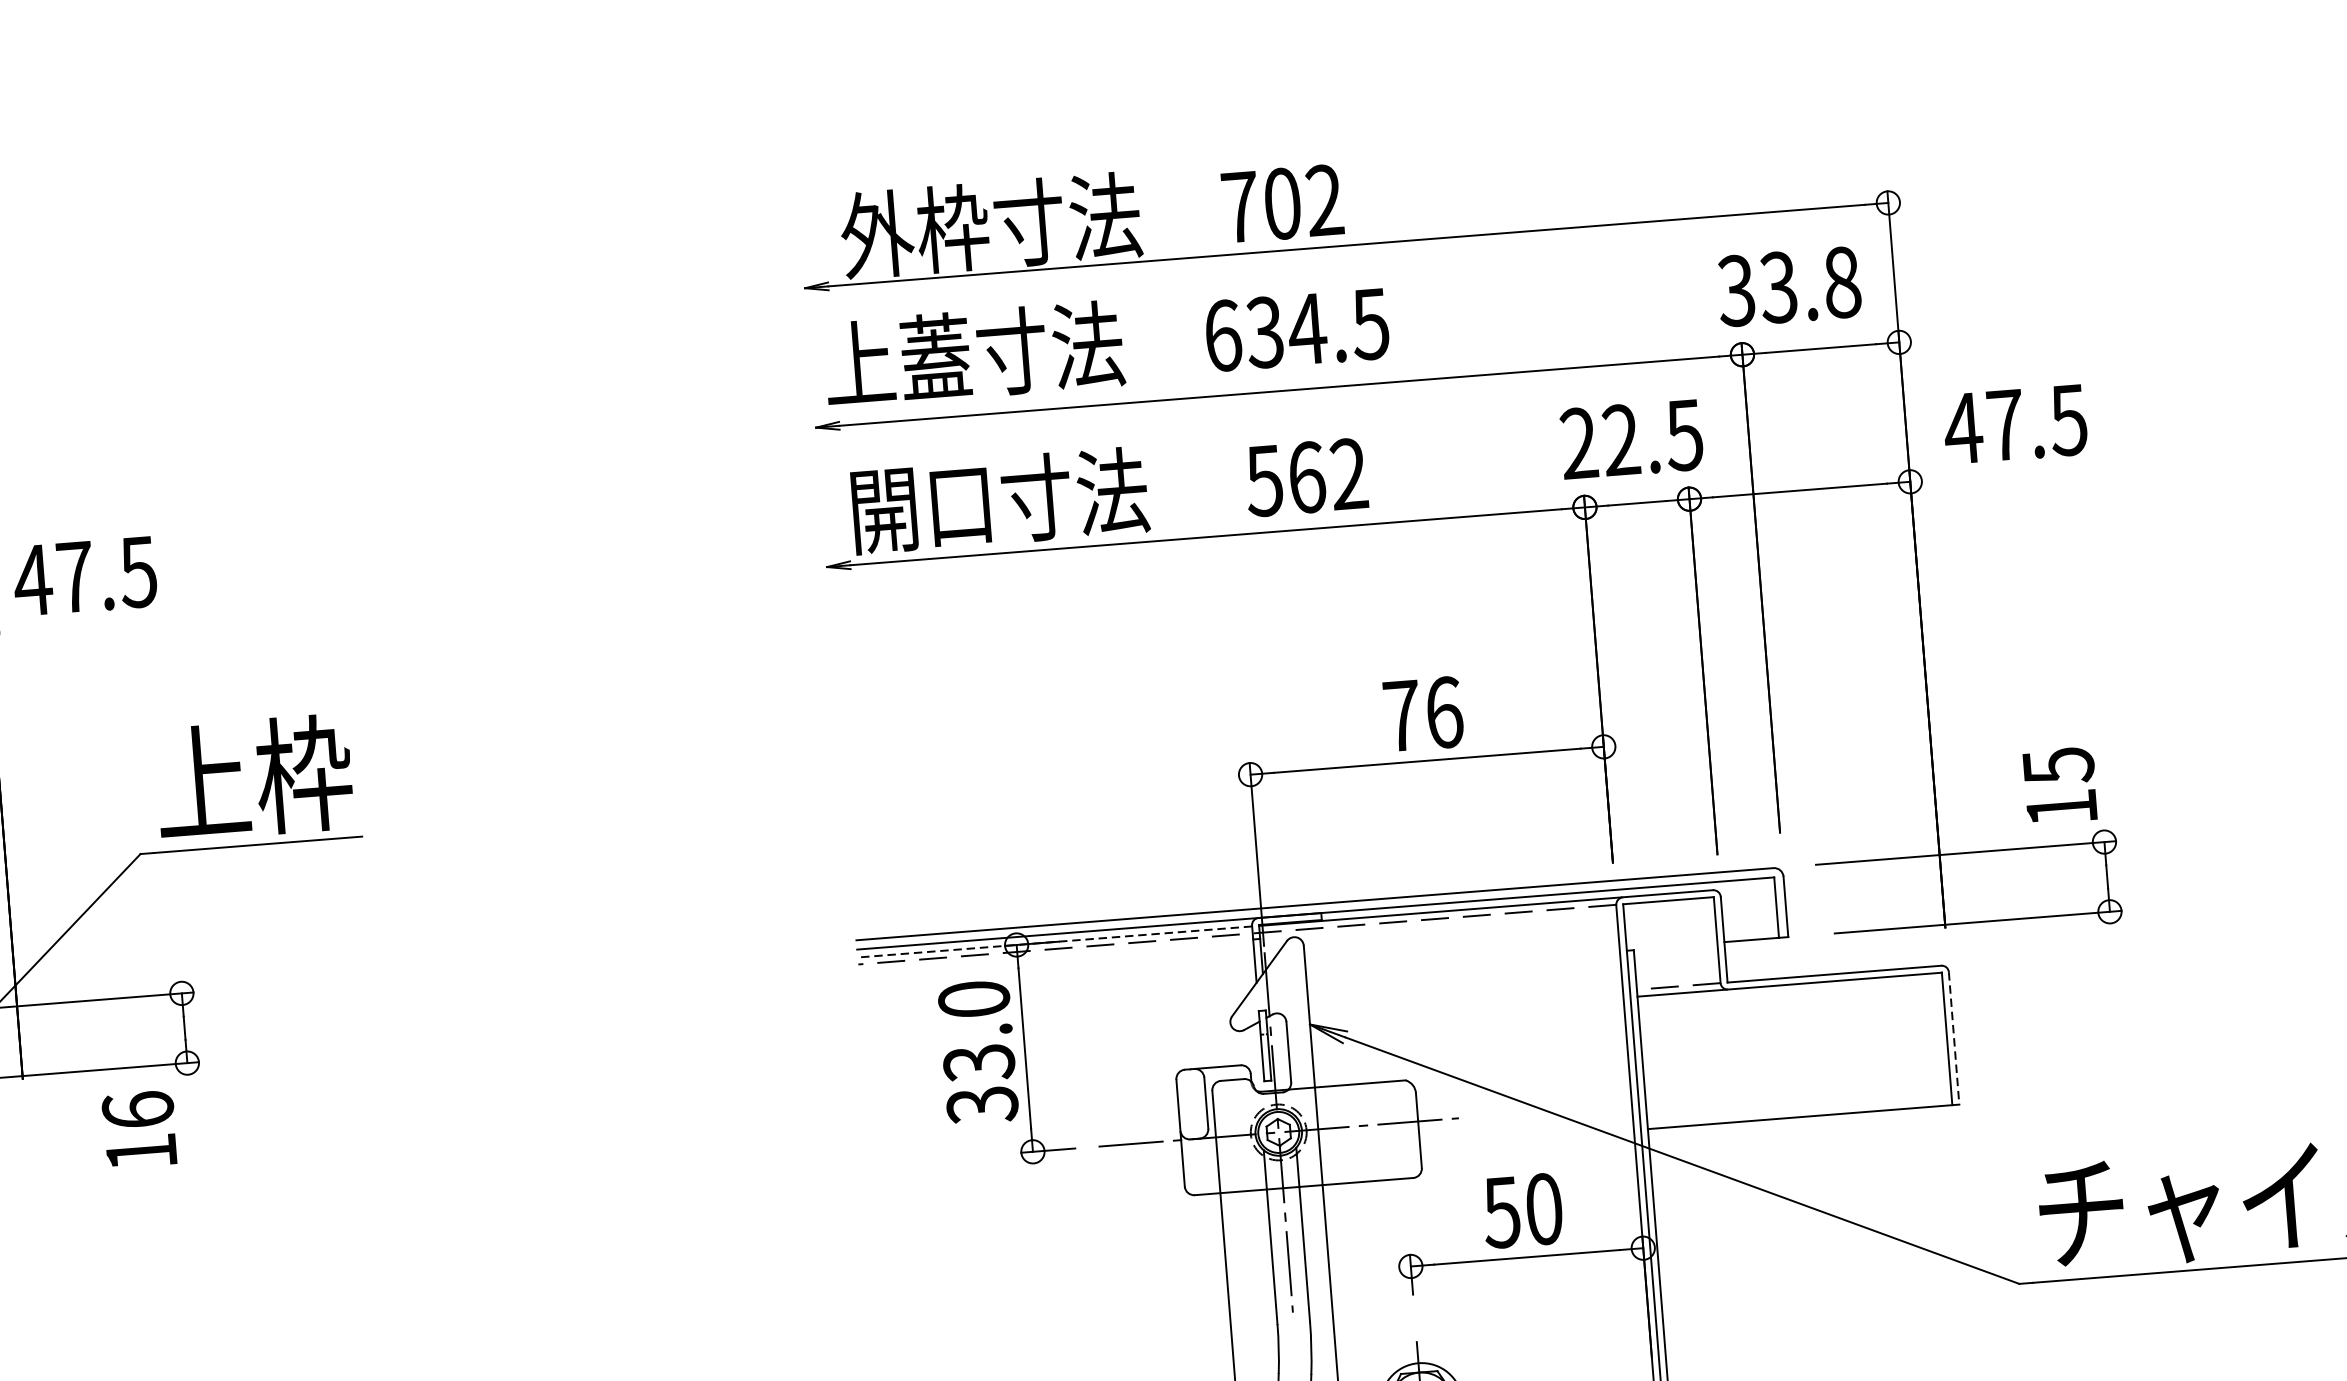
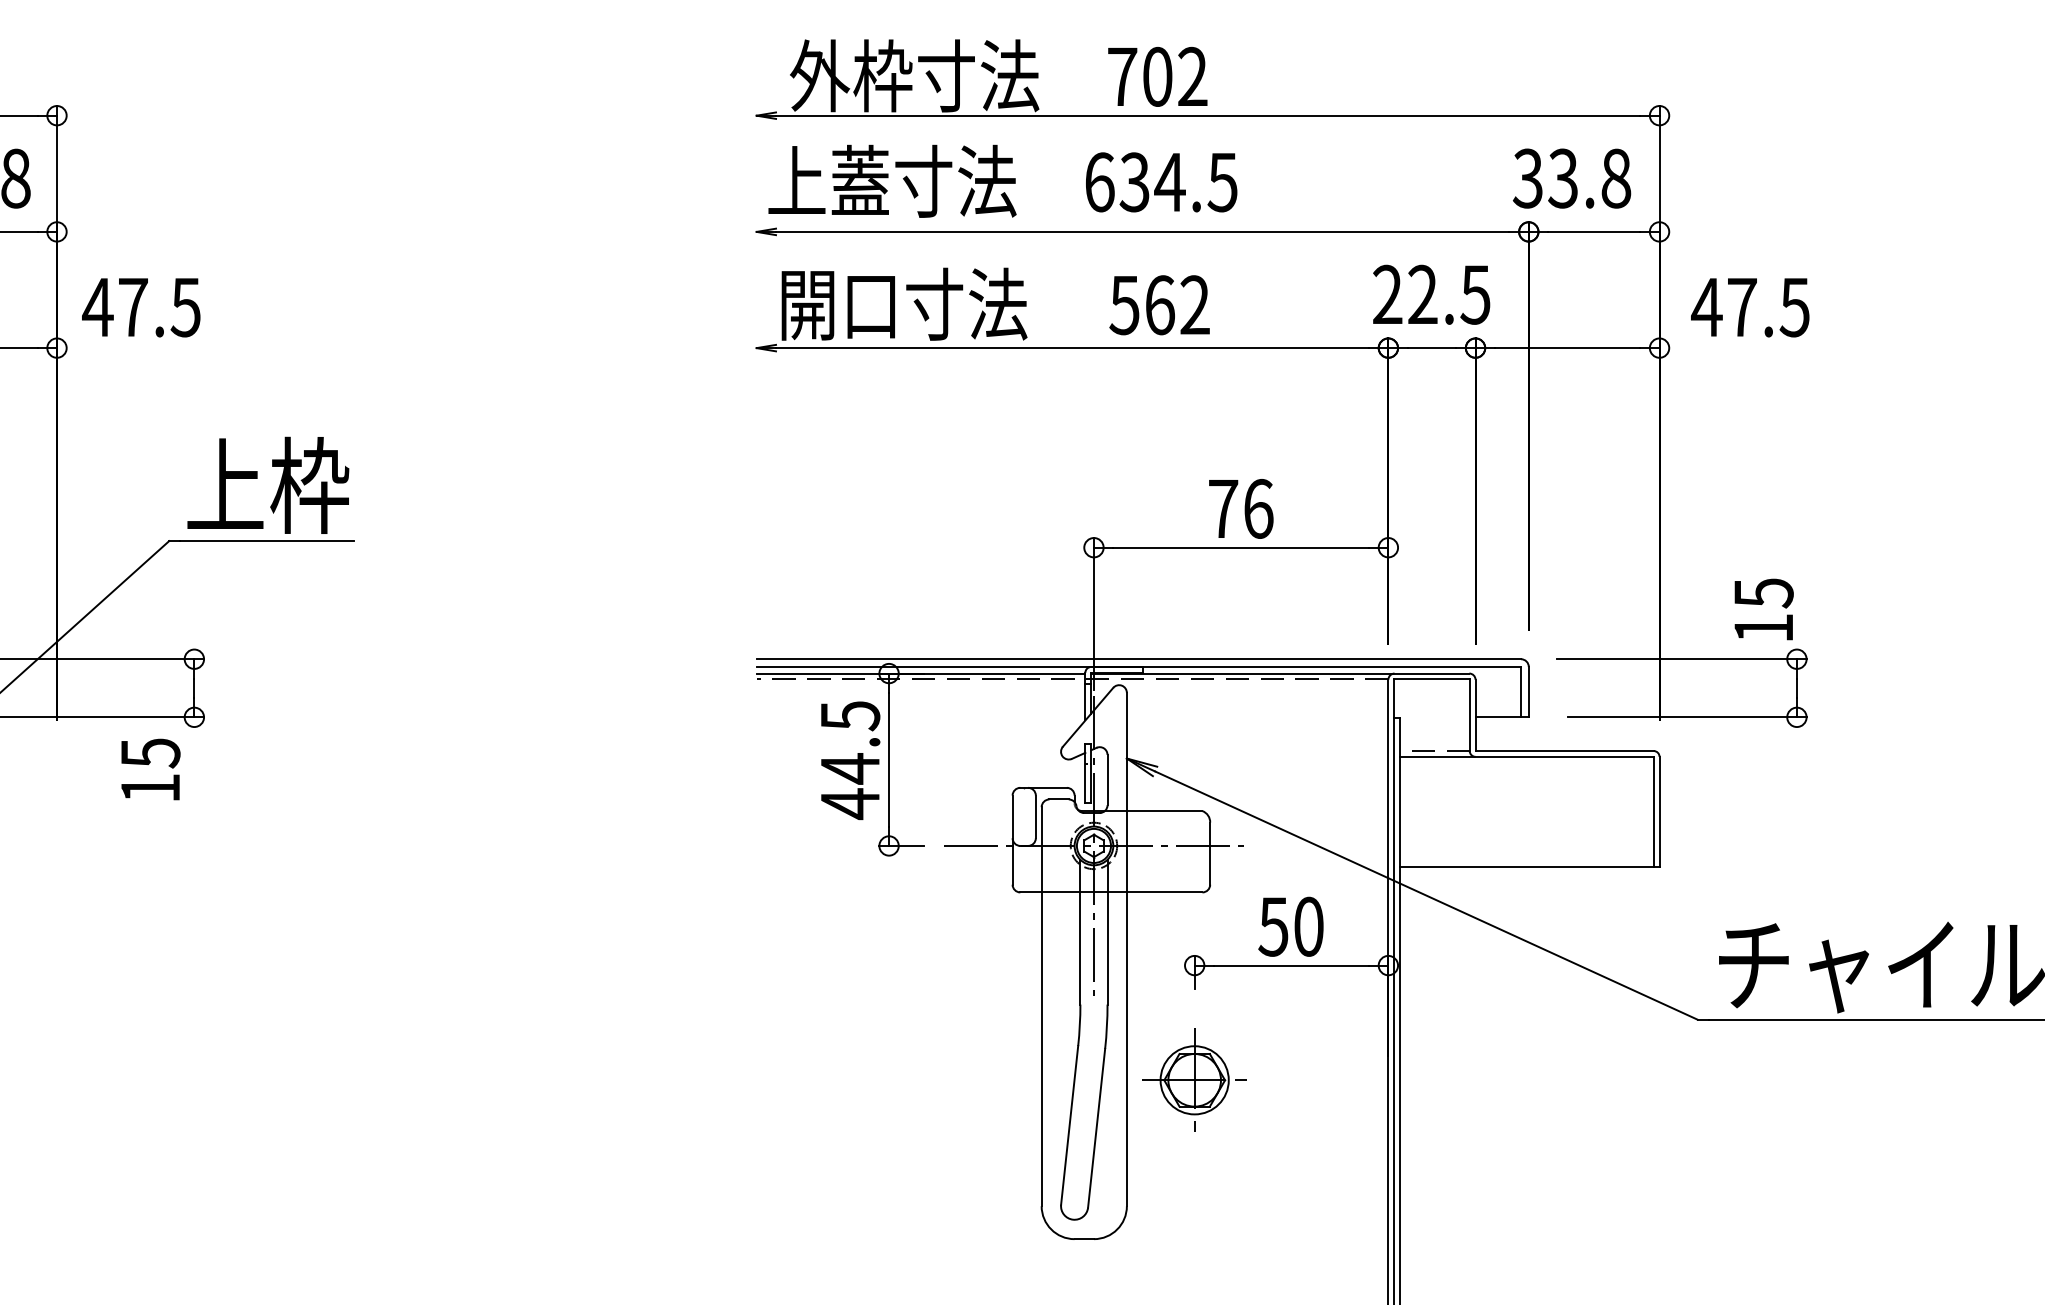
line: (1054, 941) -> (920, 673), dashed -> solid
line: (1954, 1038) -> (1659, 812), dashed -> solid
text: (978, 1052) -> (850, 760), 33.0 -> 44.5
text: (138, 1110) -> (150, 753), 16 -> 15

